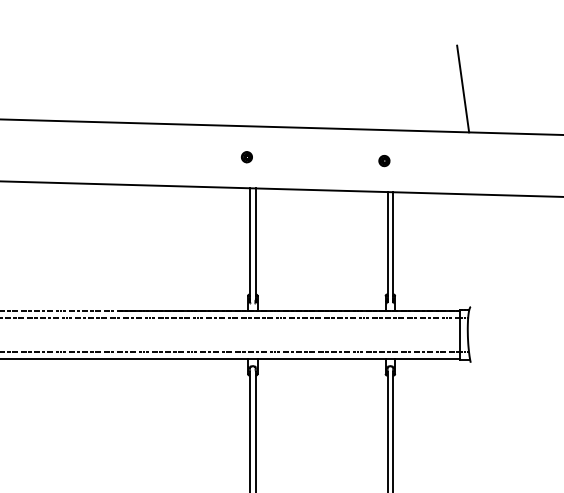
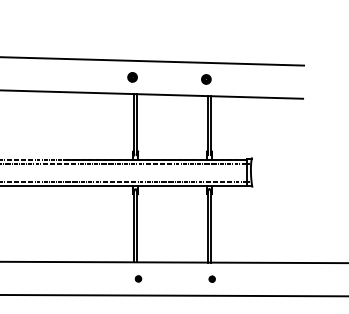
line: (463, 88) -> (248, 40), removed
part: (246, 157) -> (132, 77), size x1.6
part: (383, 161) -> (205, 79), size x1.6

